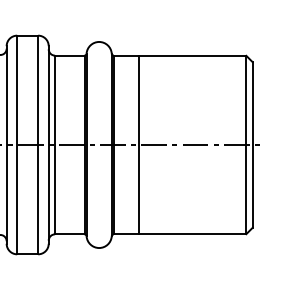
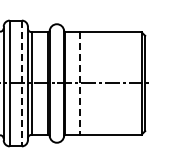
line: (37, 145) -> (21, 83), solid -> dashed
line: (138, 145) -> (79, 83), solid -> dashed

